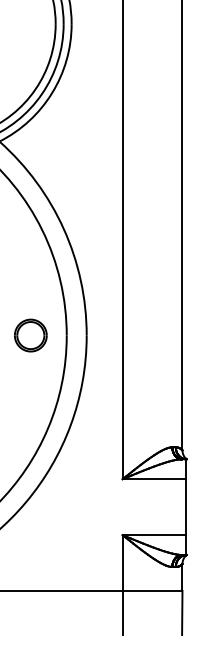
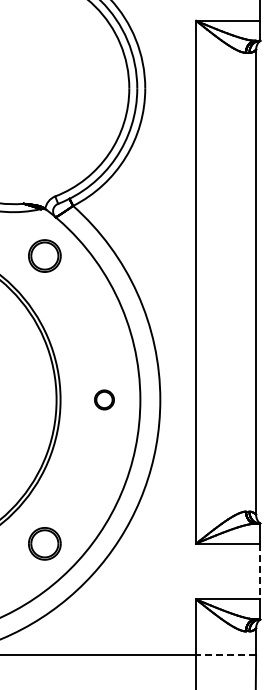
part: (30, 335) -> (104, 399), size x0.6
line: (186, 507) -> (260, 571), solid -> dashed
line: (152, 591) -> (226, 655), solid -> dashed

